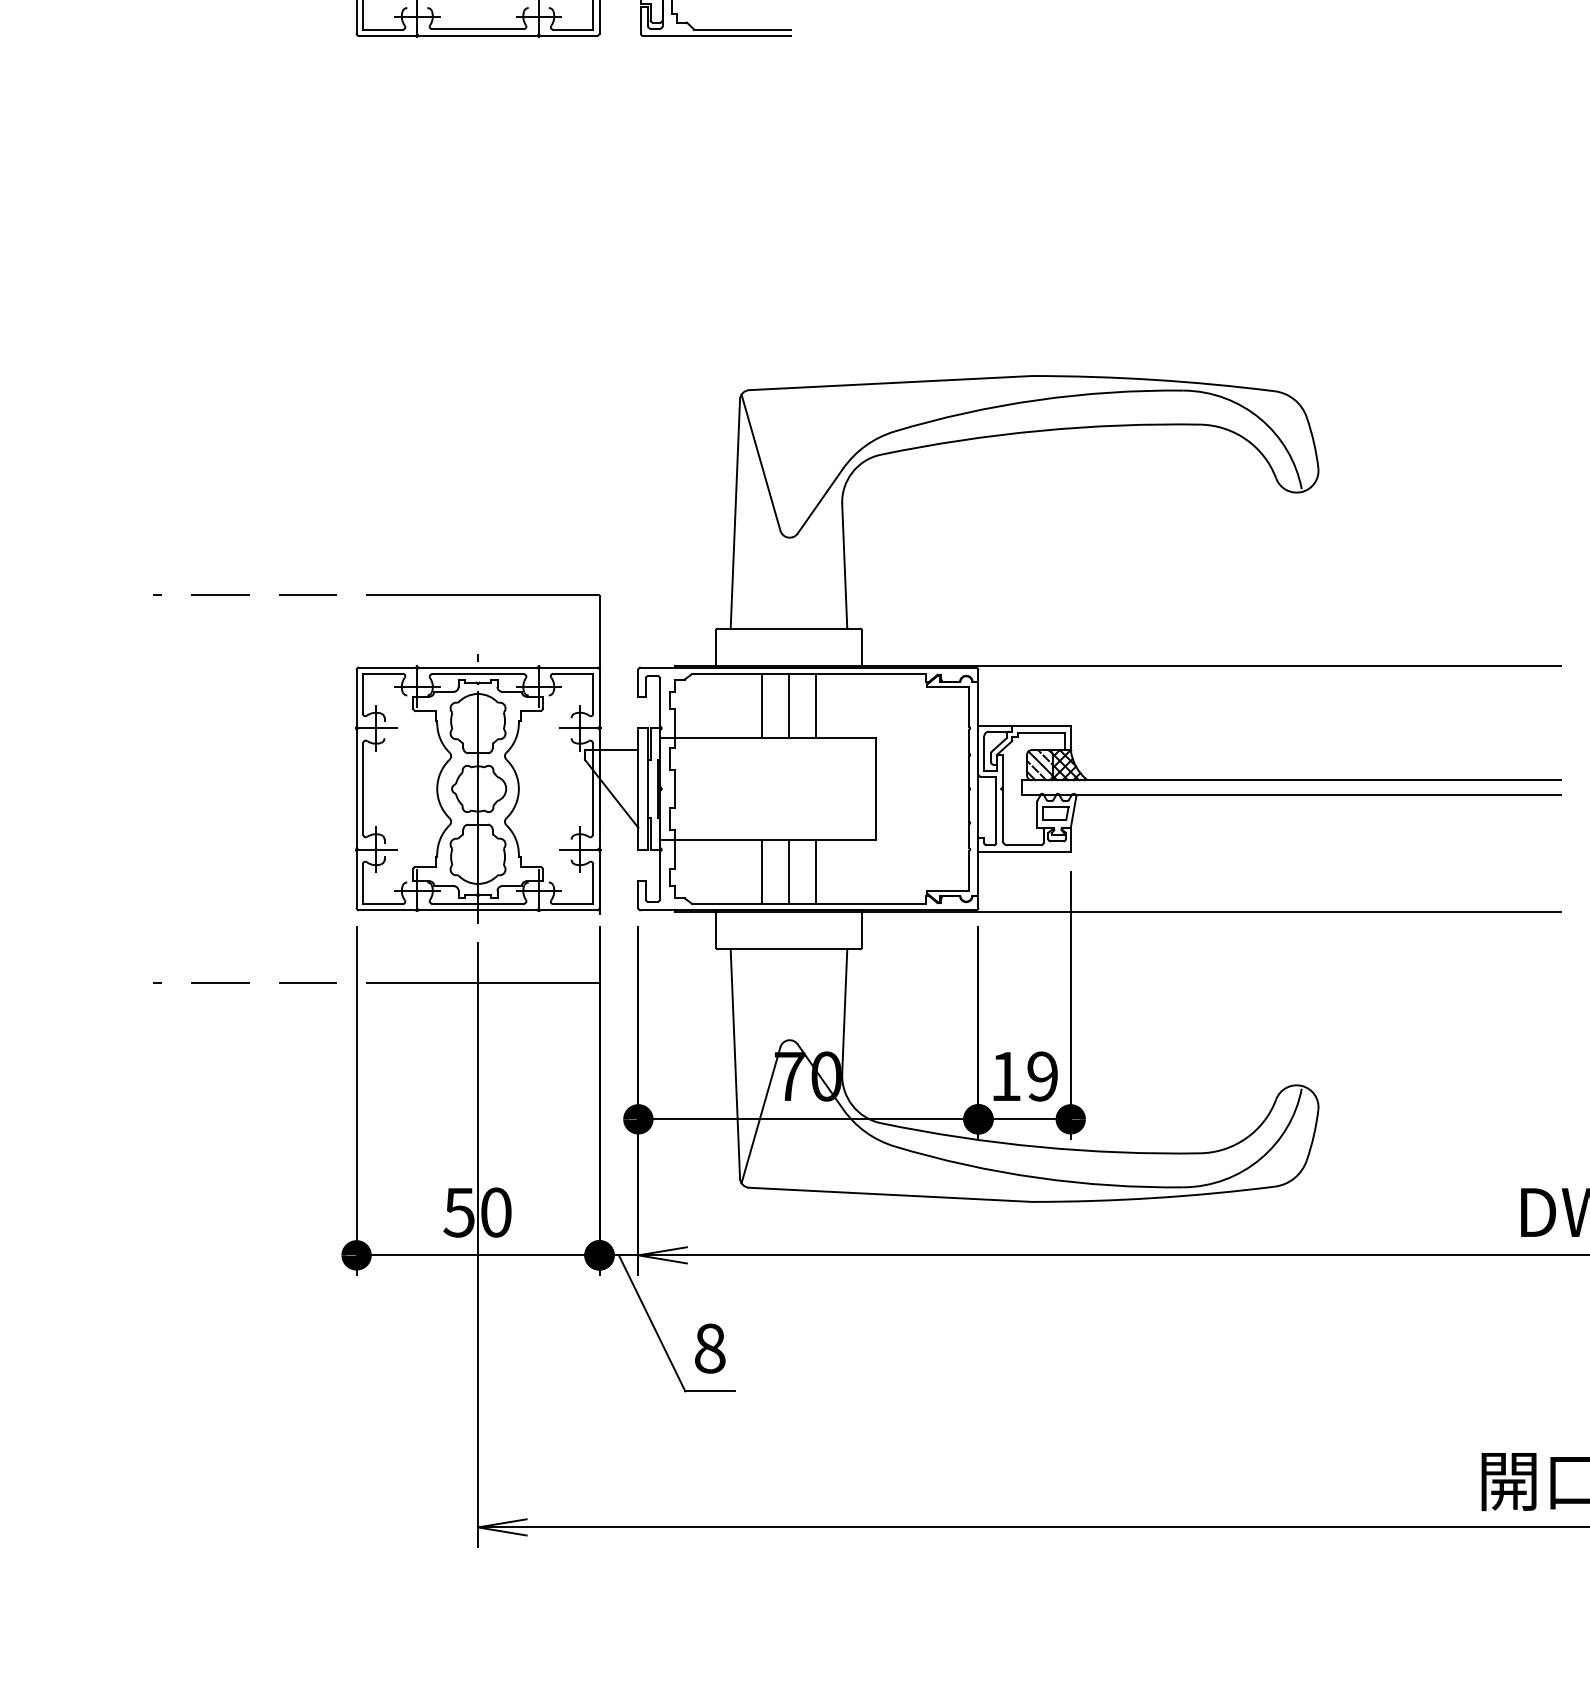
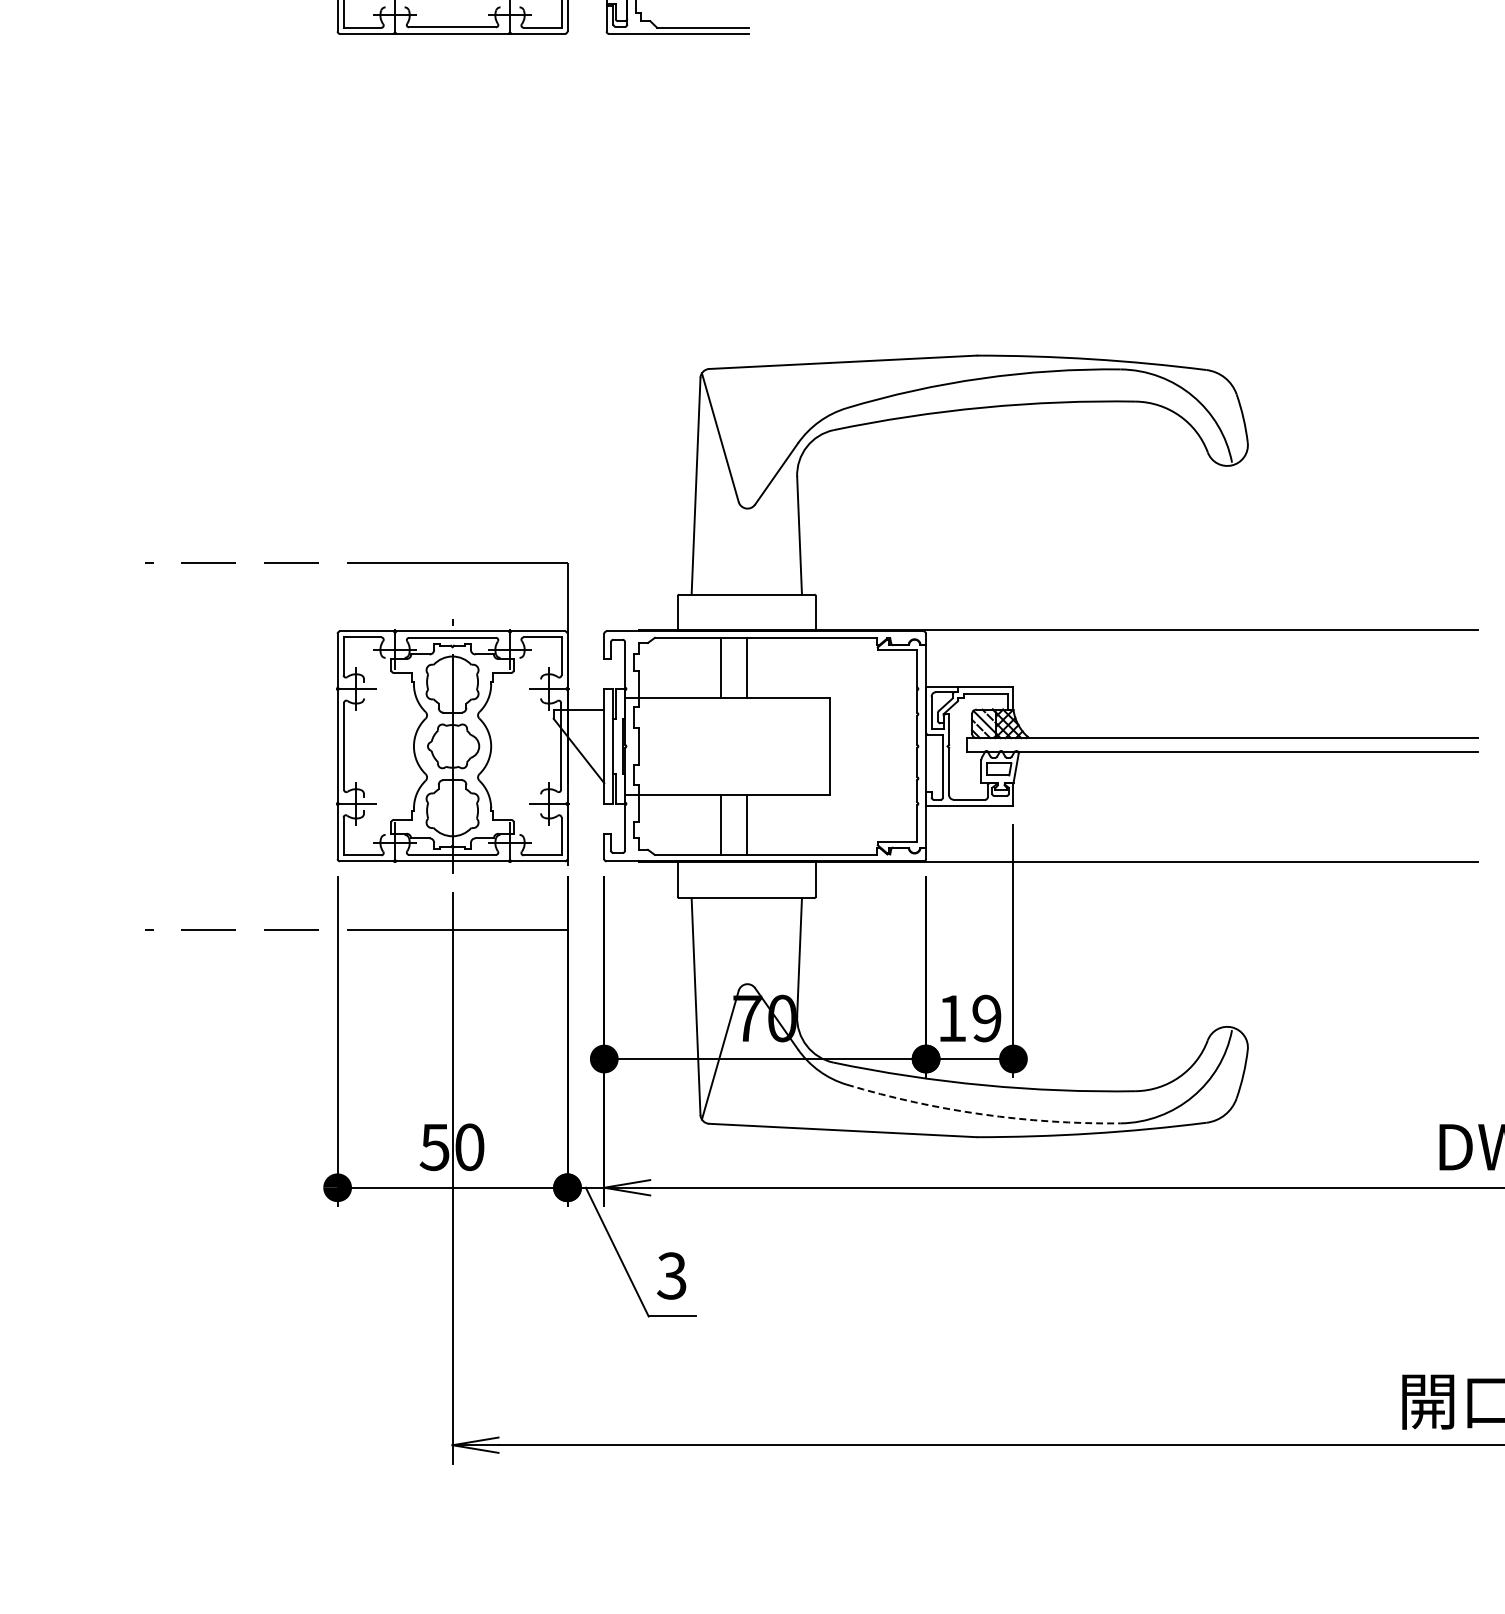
line: (816, 705) -> (772, 667), removed
line: (816, 871) -> (772, 824), removed
arc: (1038, 1177) -> (982, 1114), solid -> dashed
text: (709, 1348) -> (671, 1275), 8 -> 3

